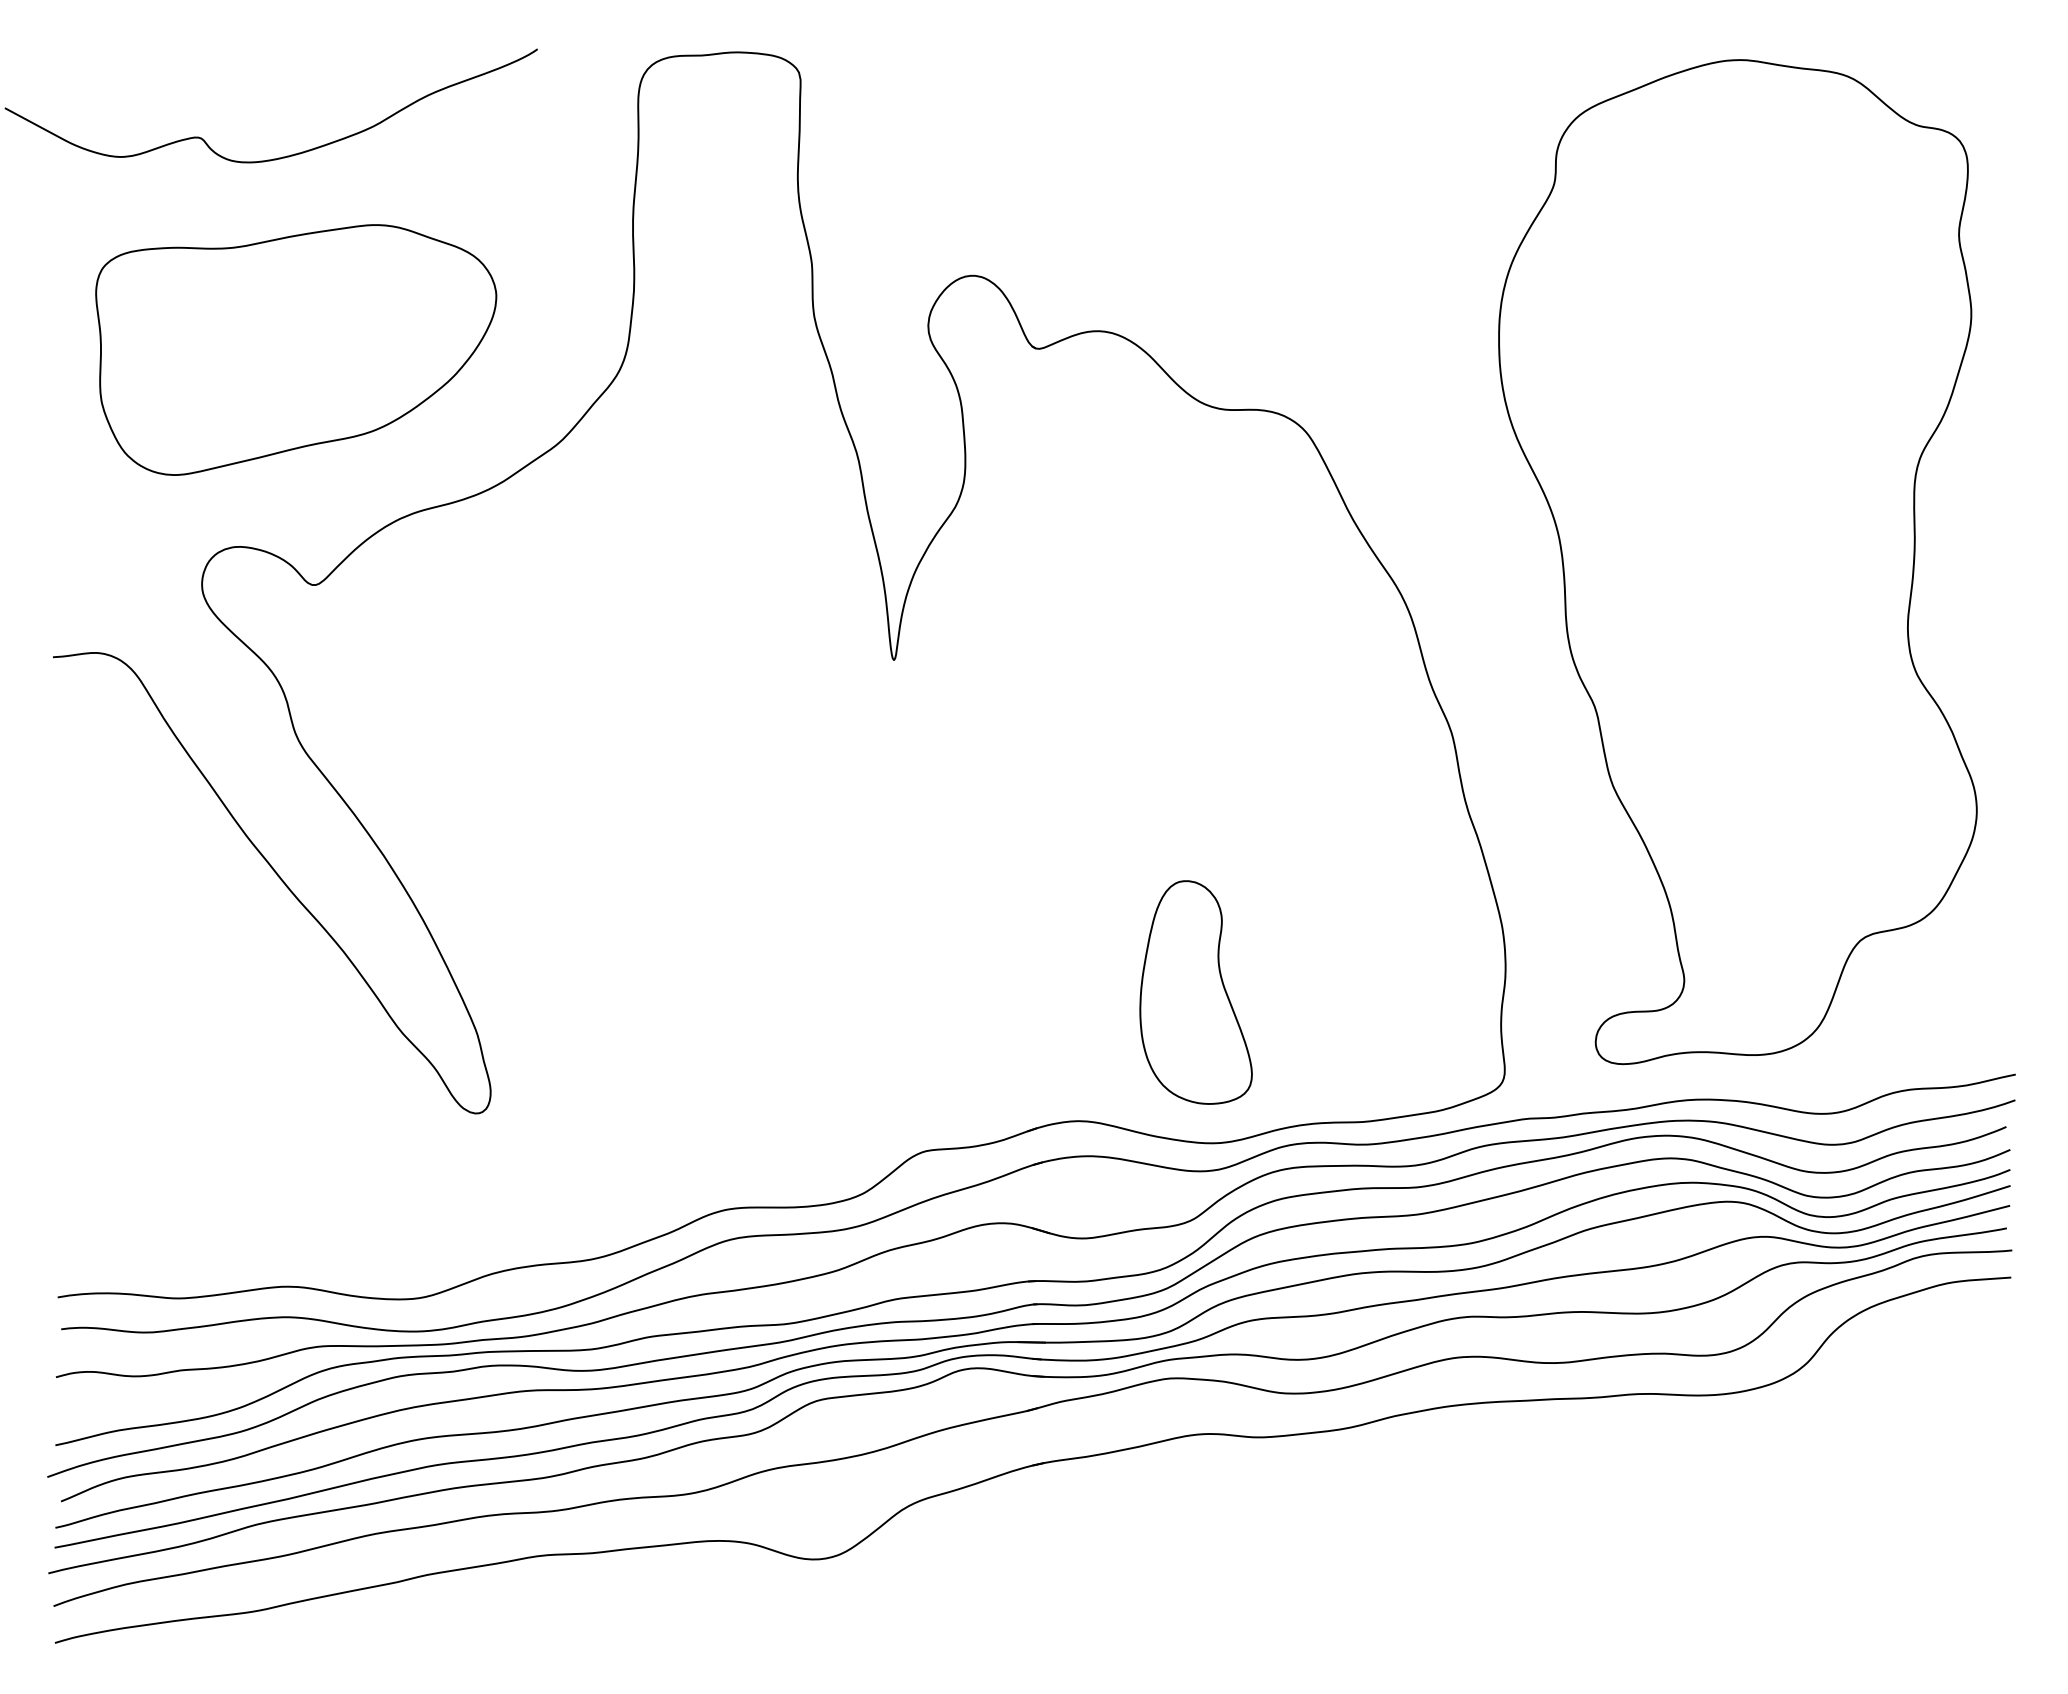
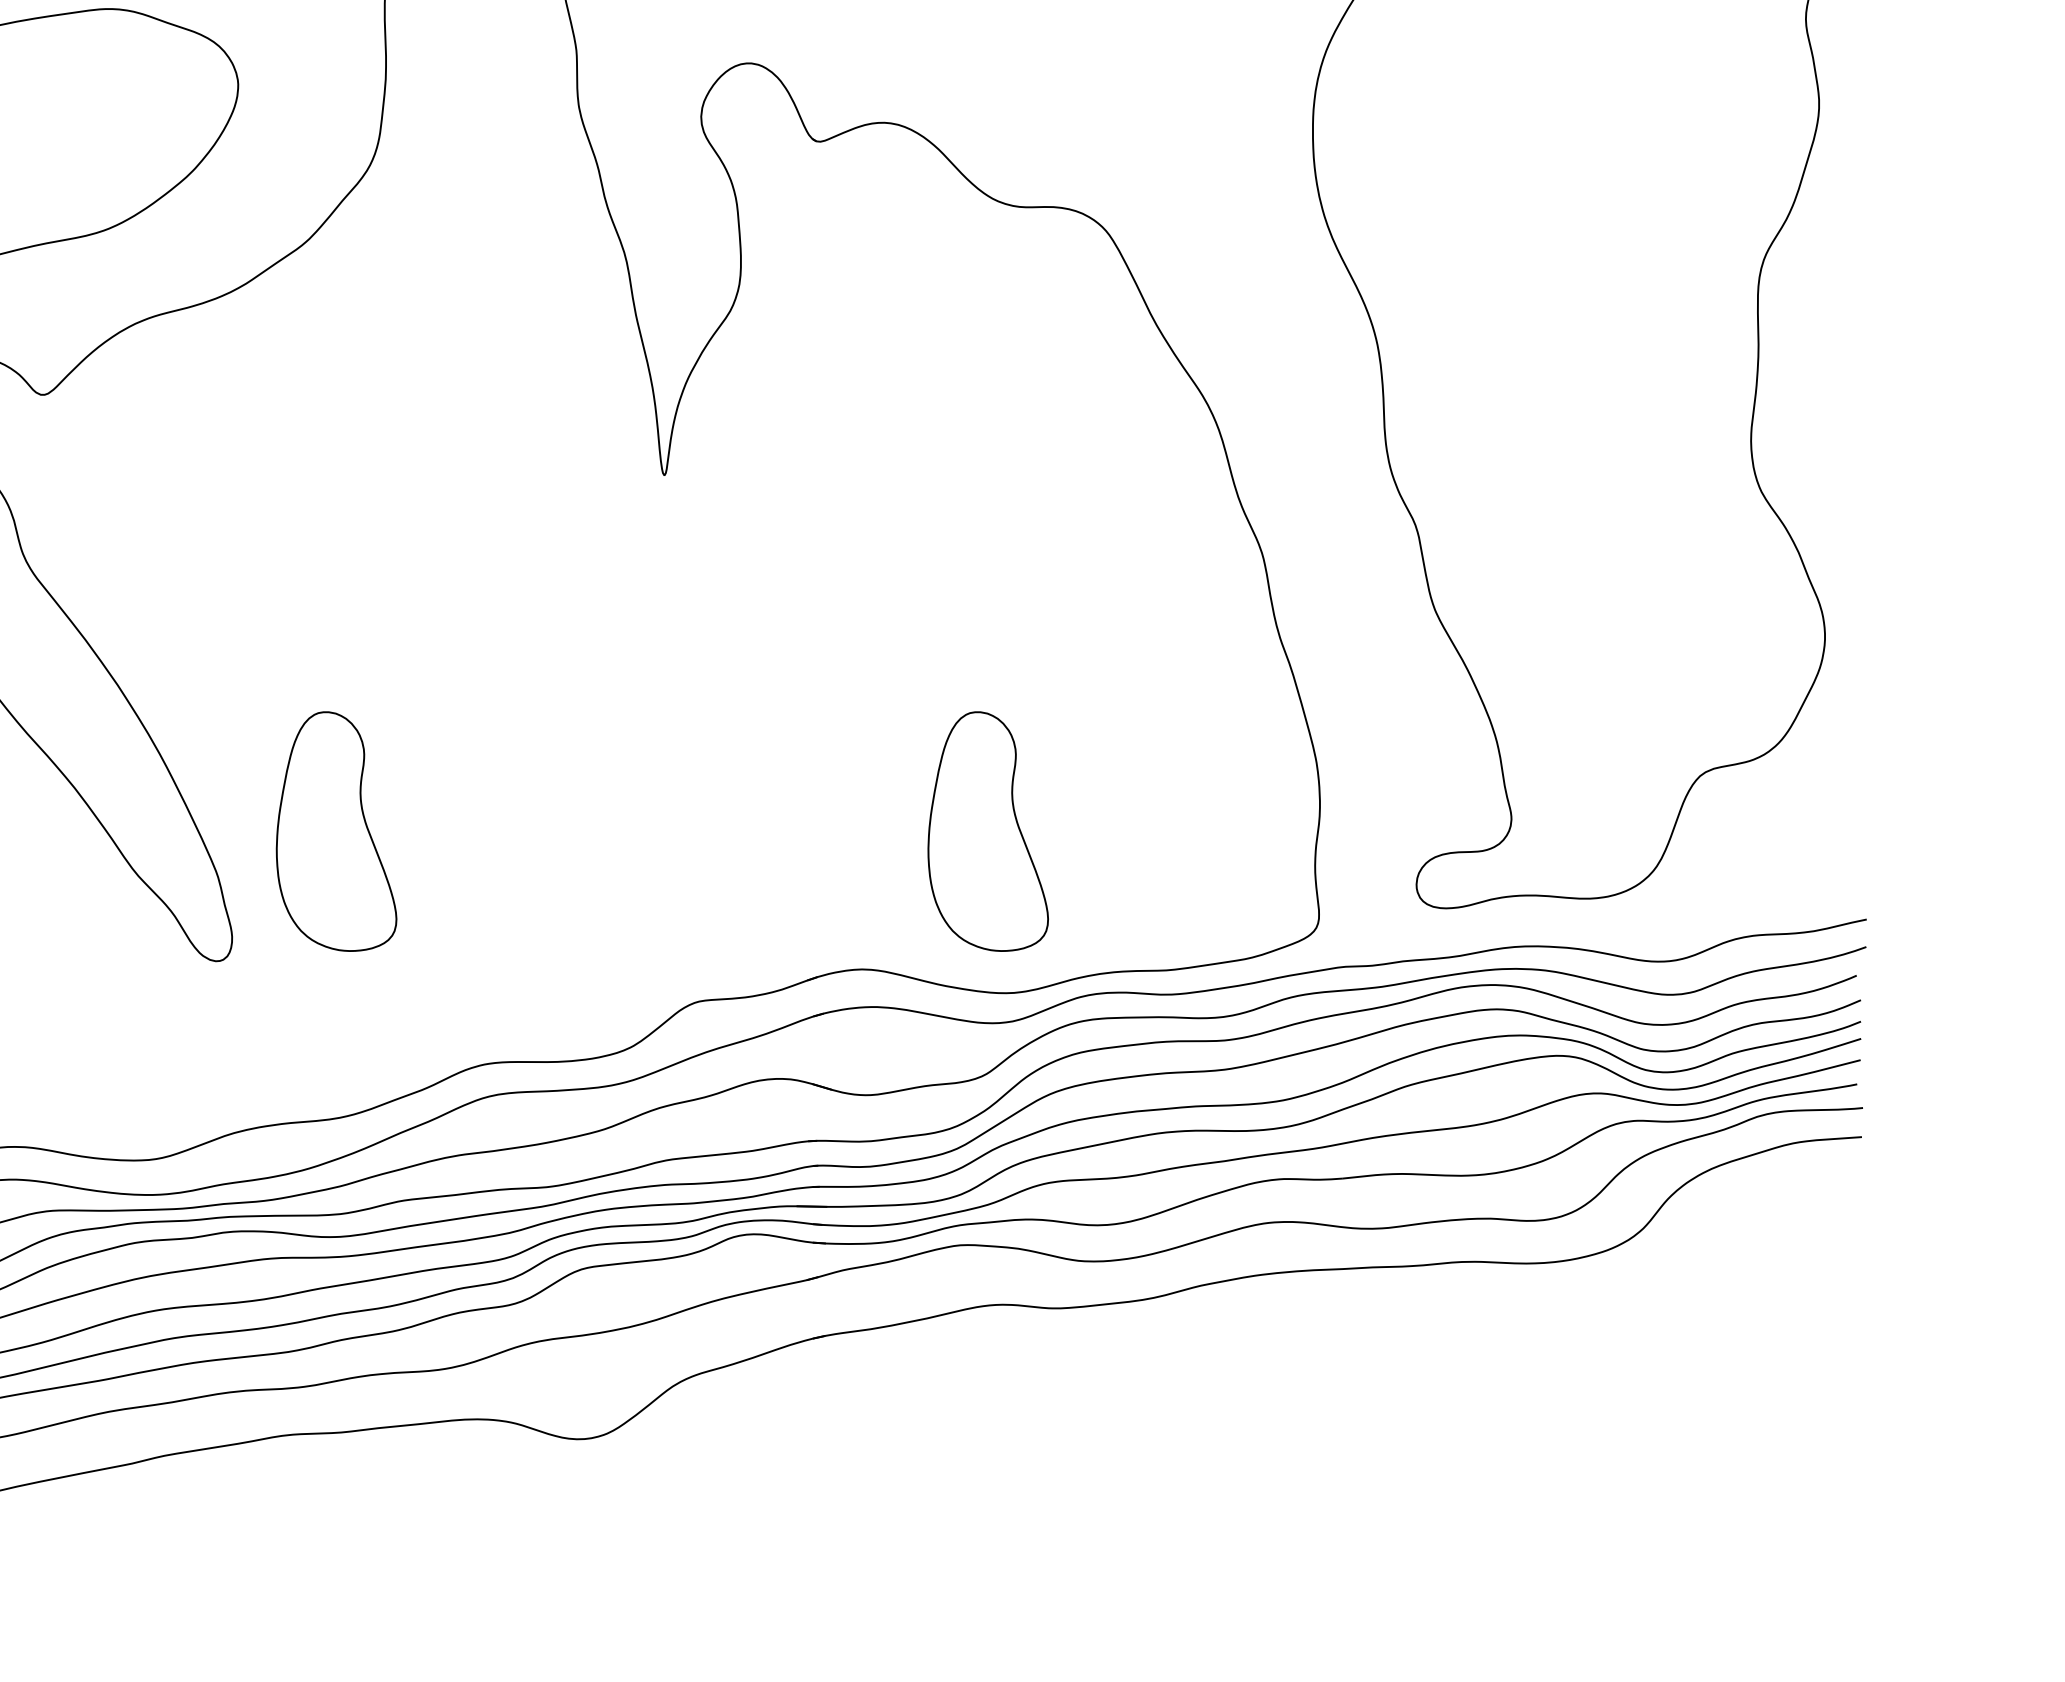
part: (587, 992) -> (335, 831), added

